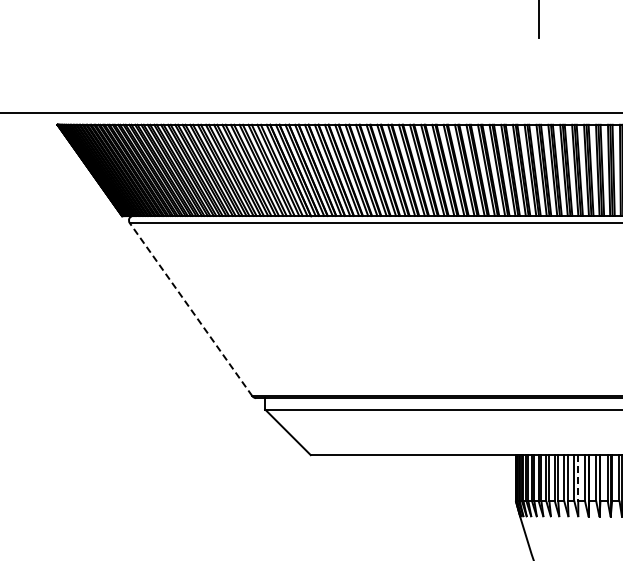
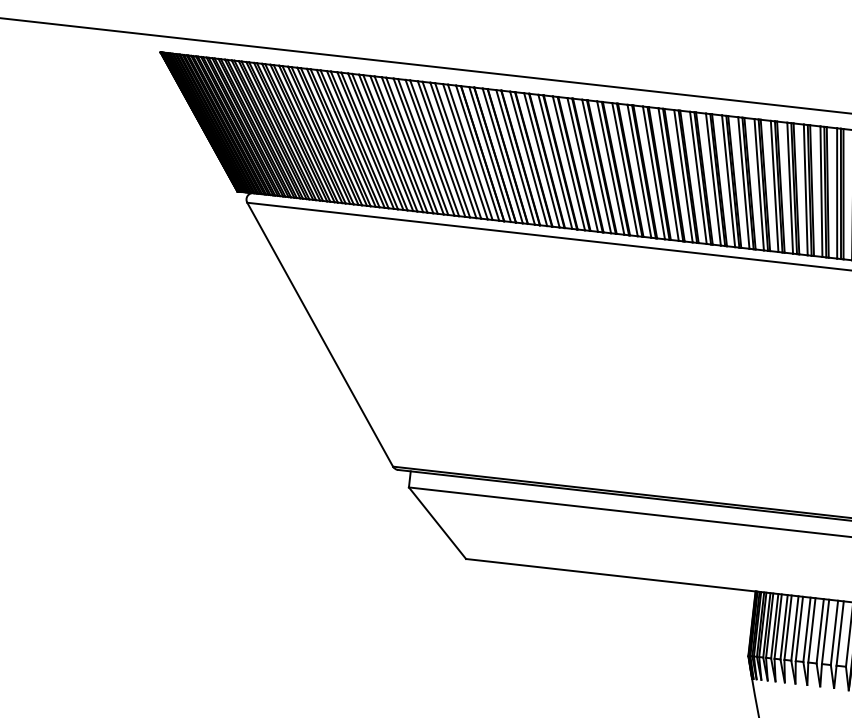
line: (190, 309) -> (319, 334), dashed -> solid
line: (578, 477) -> (840, 633), dashed -> solid

